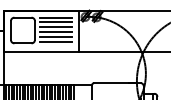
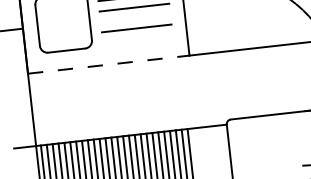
line: (55, 32) -> (134, 19), removed
line: (55, 41) -> (136, 38), removed
line: (41, 51) -> (108, 63), solid -> dashed

